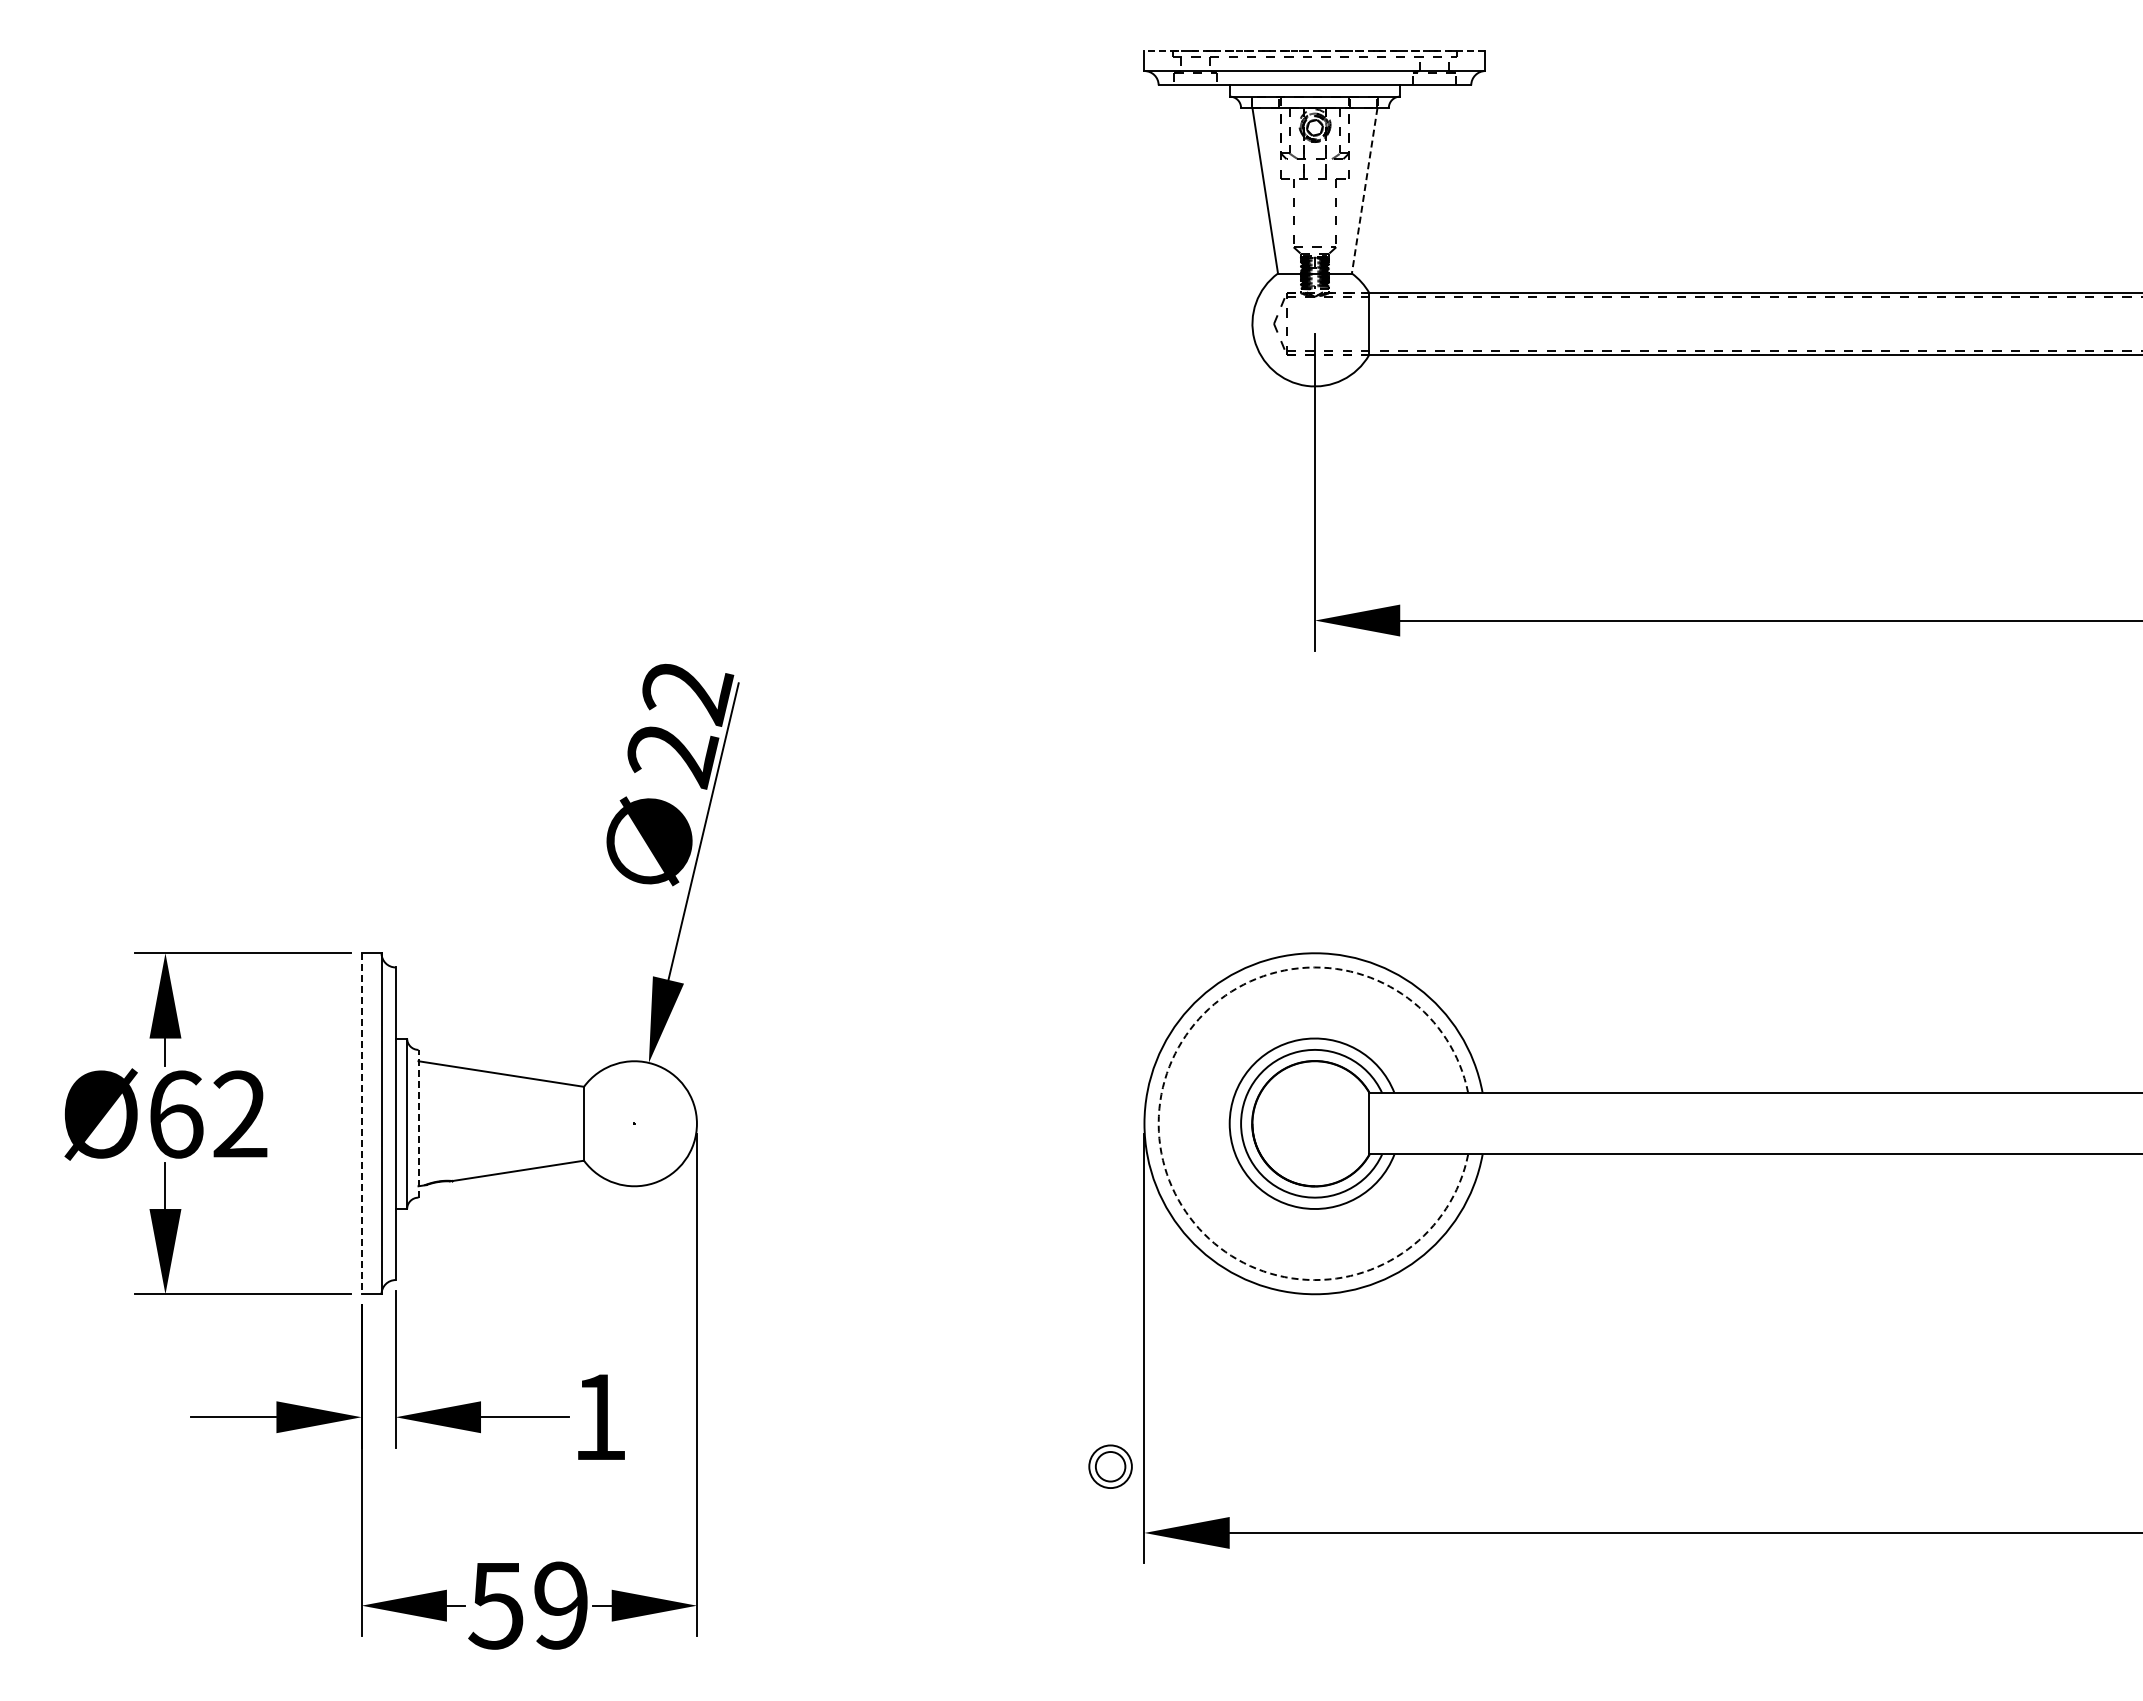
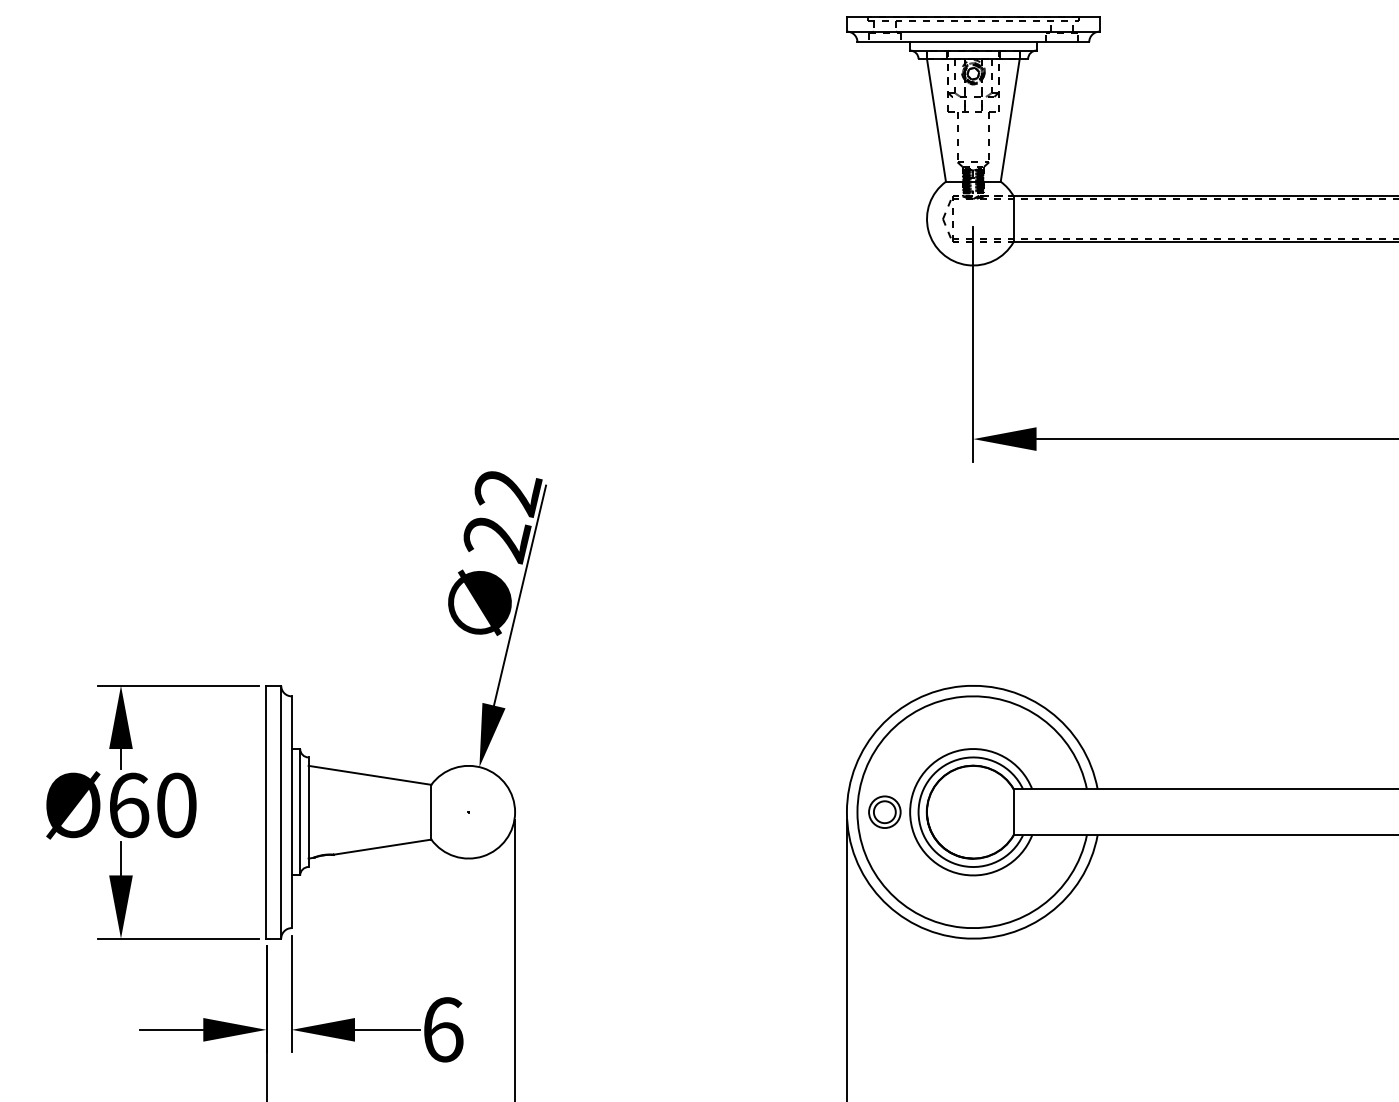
line: (1314, 51) -> (973, 17), dashed -> solid
line: (1364, 190) -> (1010, 120), dashed -> solid
text: (240, 1114) -> (176, 805), Ø62 -> Ø60
line: (418, 1123) -> (308, 812), dashed -> solid
arc: (1158, 1123) -> (857, 812), dashed -> solid
line: (361, 1124) -> (266, 812), dashed -> solid
text: (600, 1417) -> (443, 1030), 1 -> 6
part: (1110, 1466) -> (884, 812), moved

